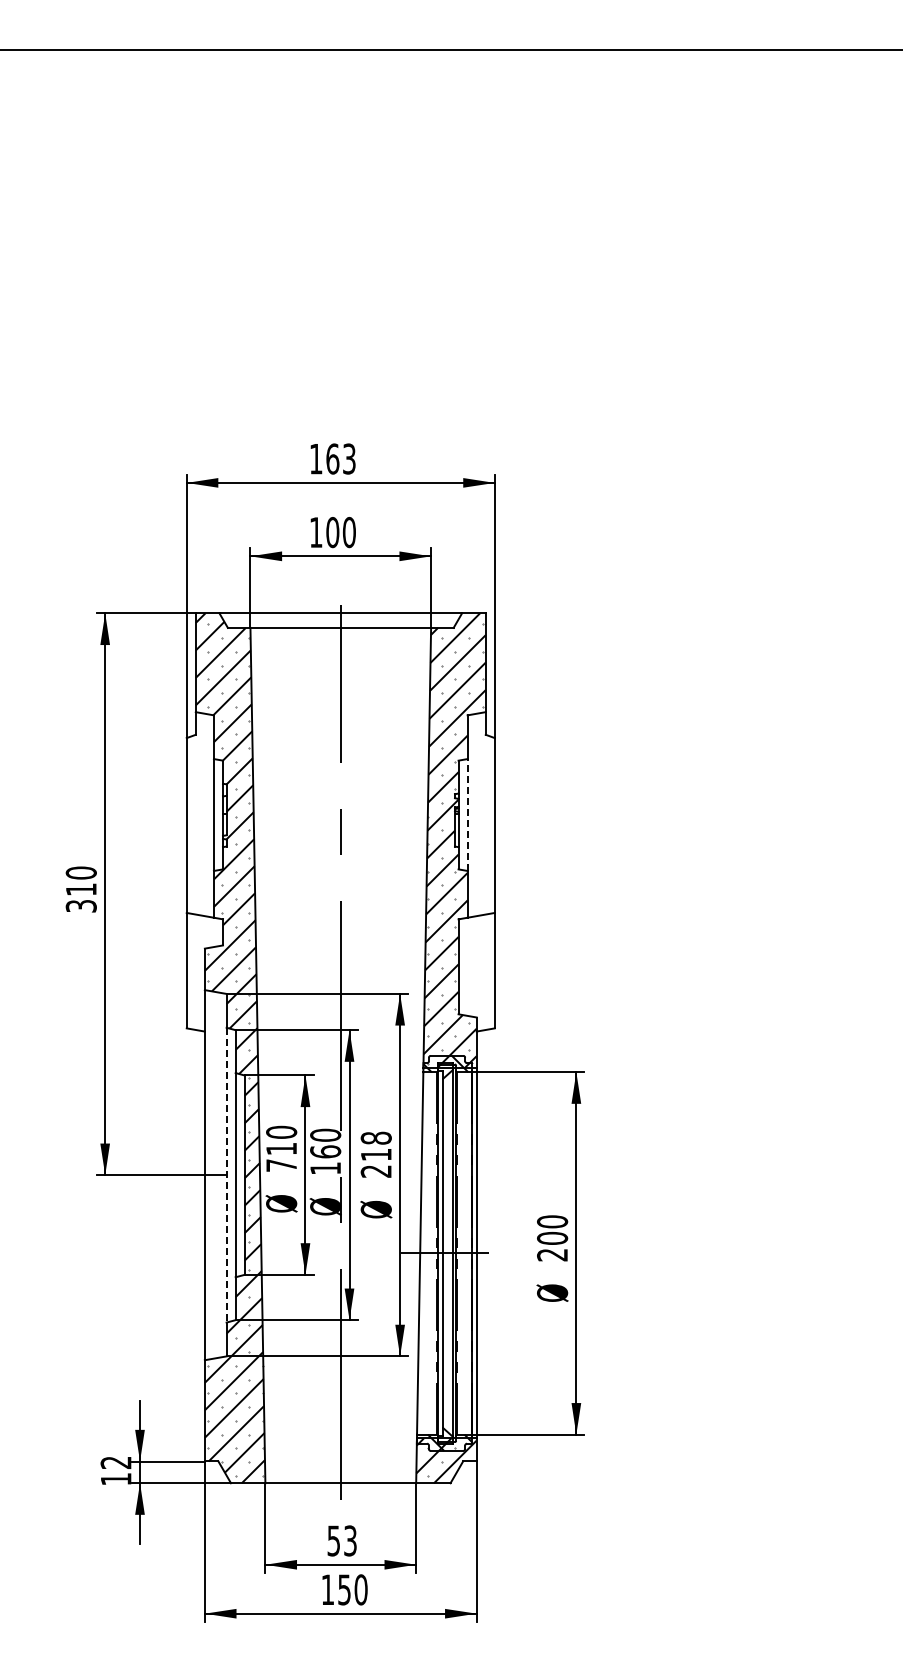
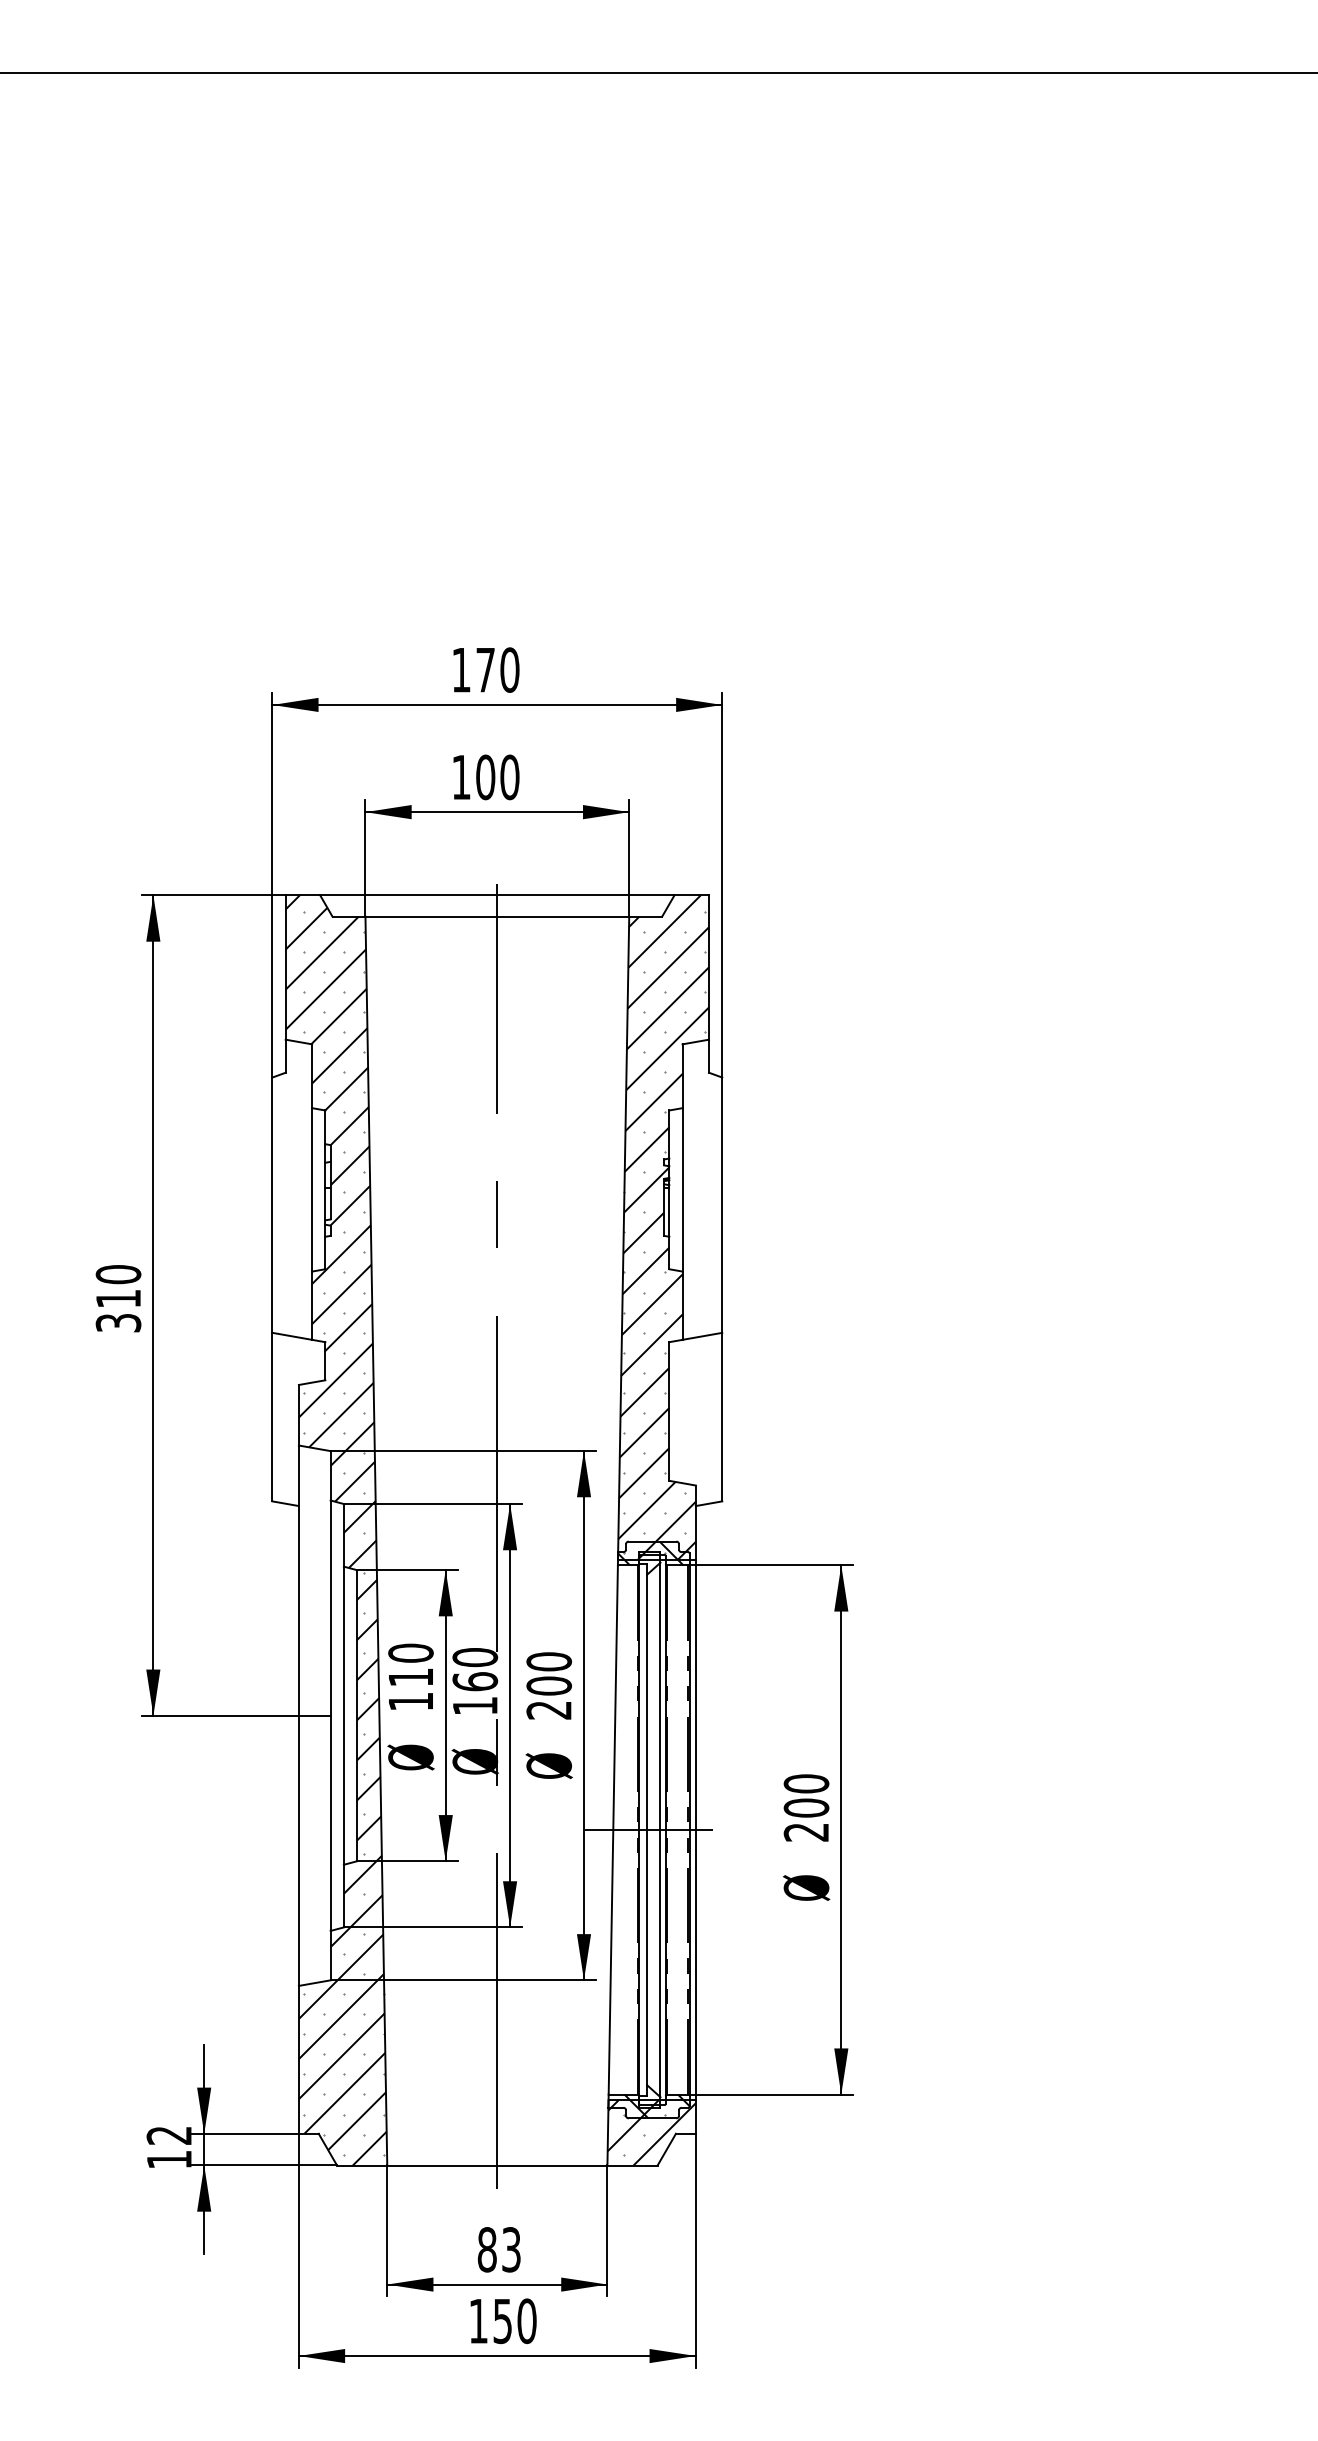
text: (340, 458) -> (496, 669), 163 -> 170
line: (467, 815) -> (682, 1190), dashed -> solid
text: (375, 1146) -> (548, 1673), 218 -> 200
text: (281, 1165) -> (410, 1701), 710 -> 110
line: (226, 1175) -> (330, 1716), dashed -> solid
text: (333, 1540) -> (486, 2249), 53 -> 83

